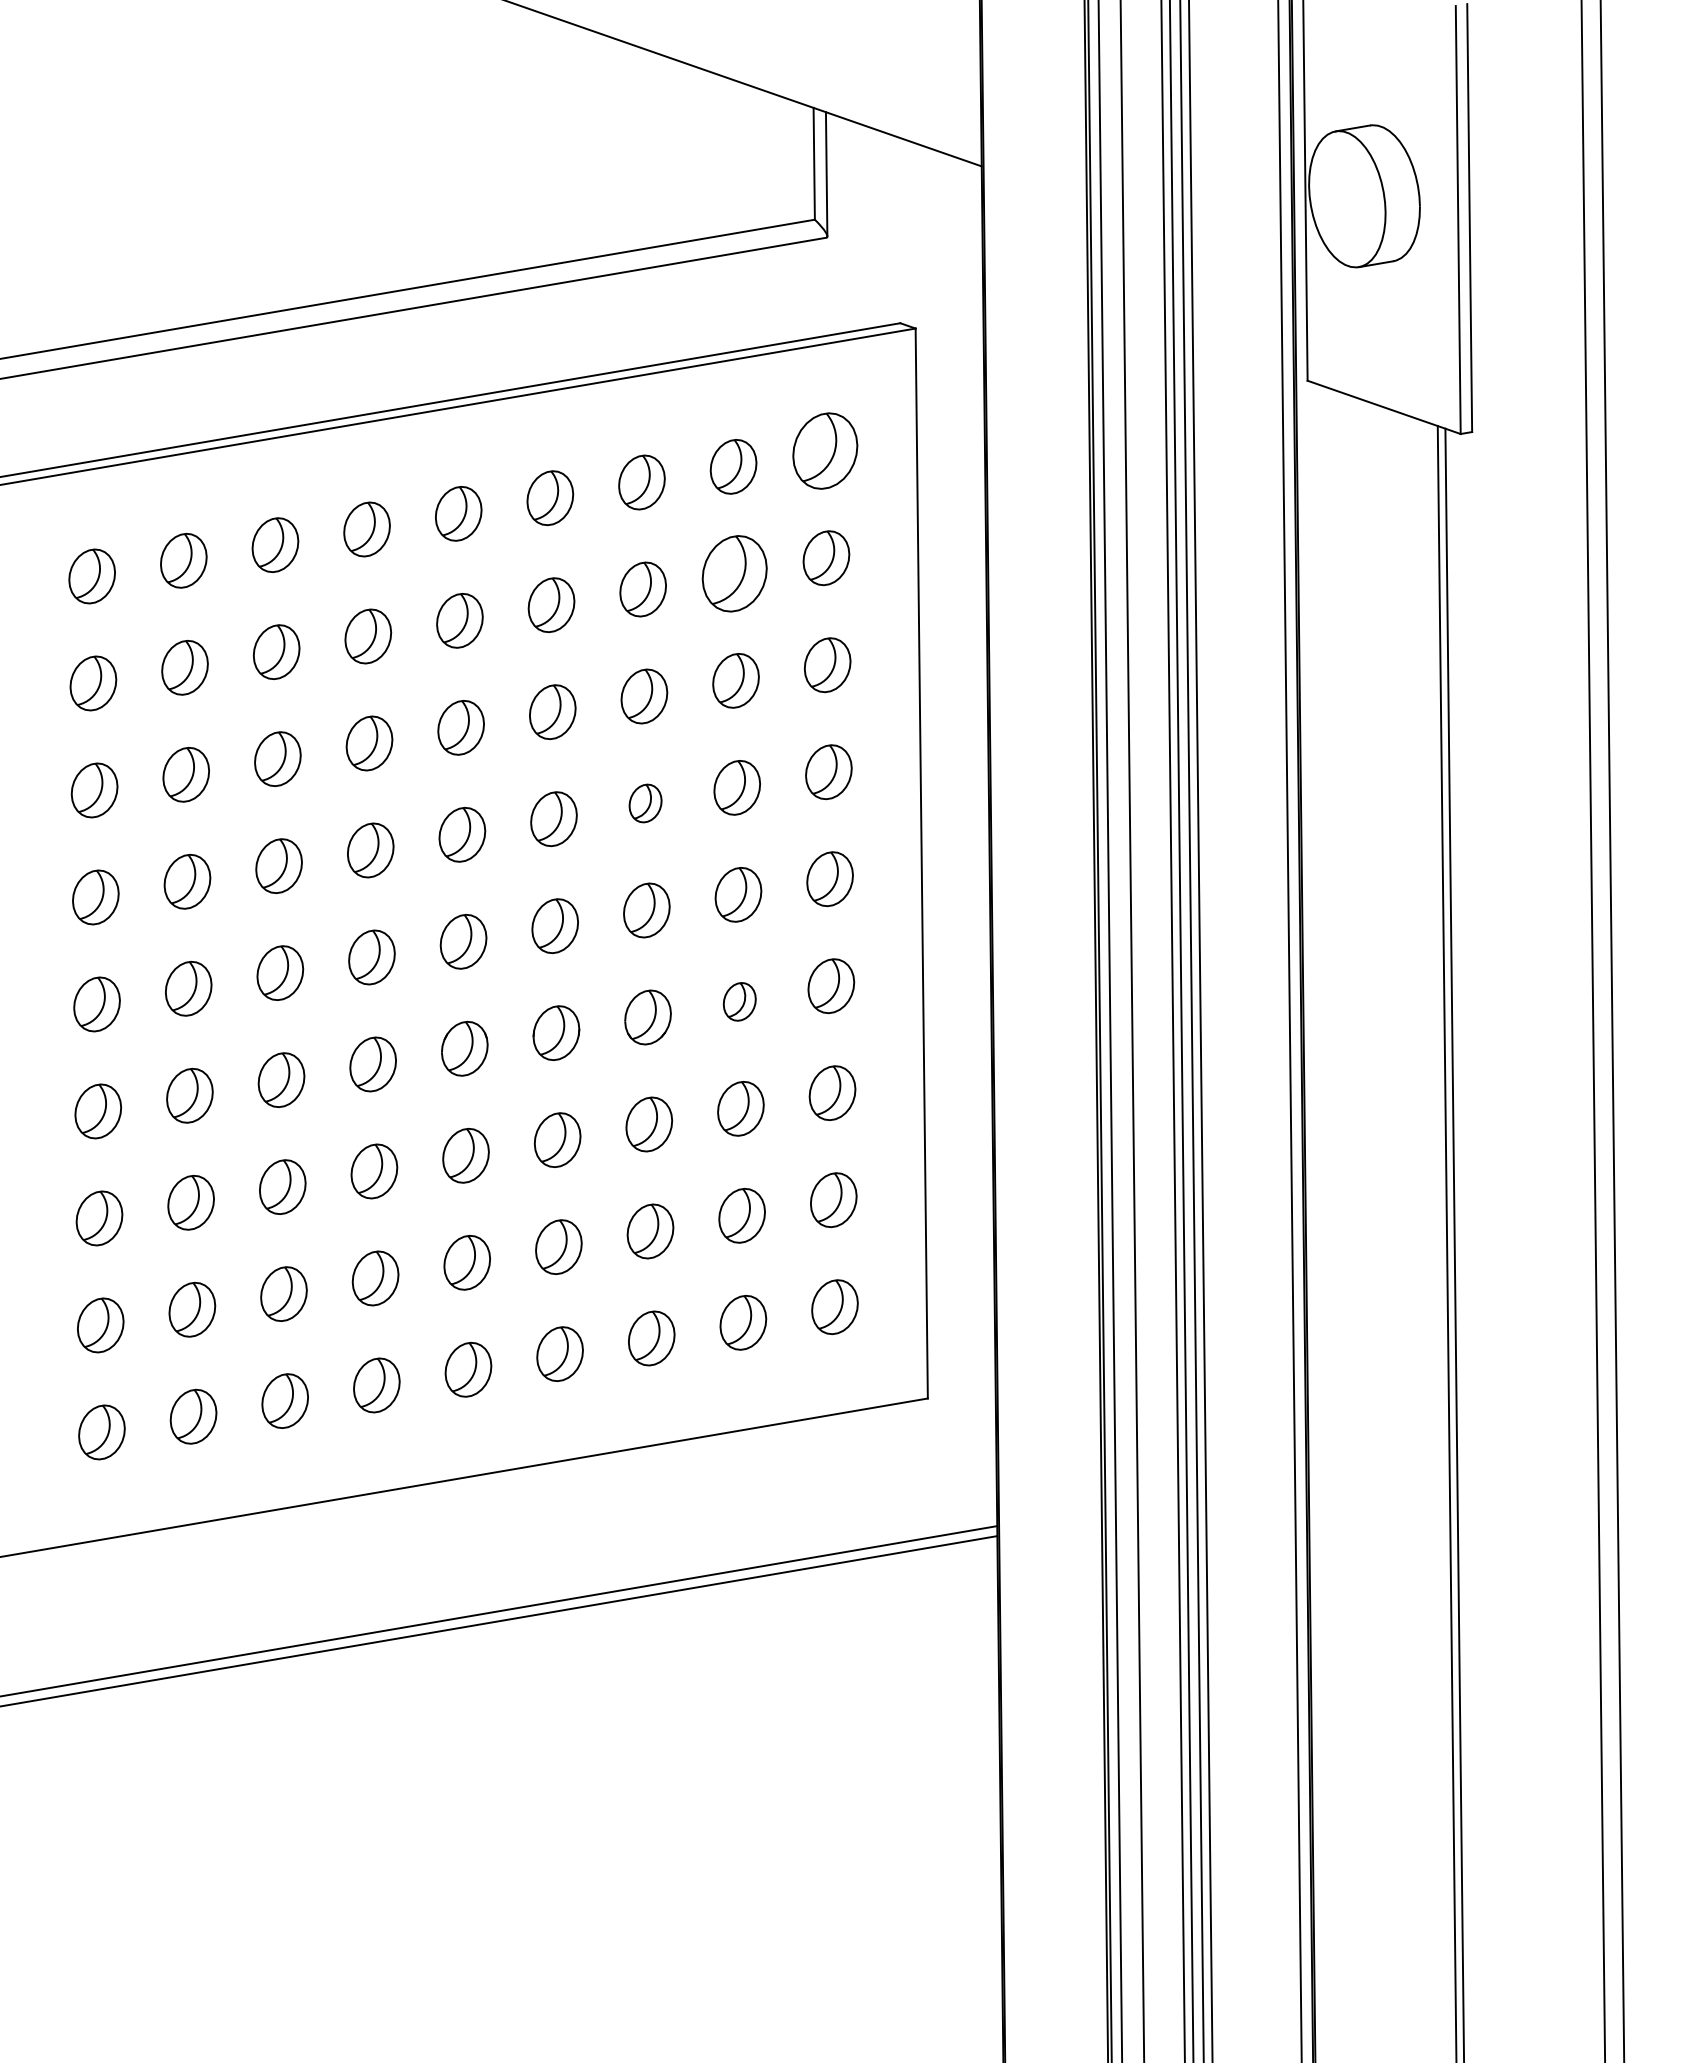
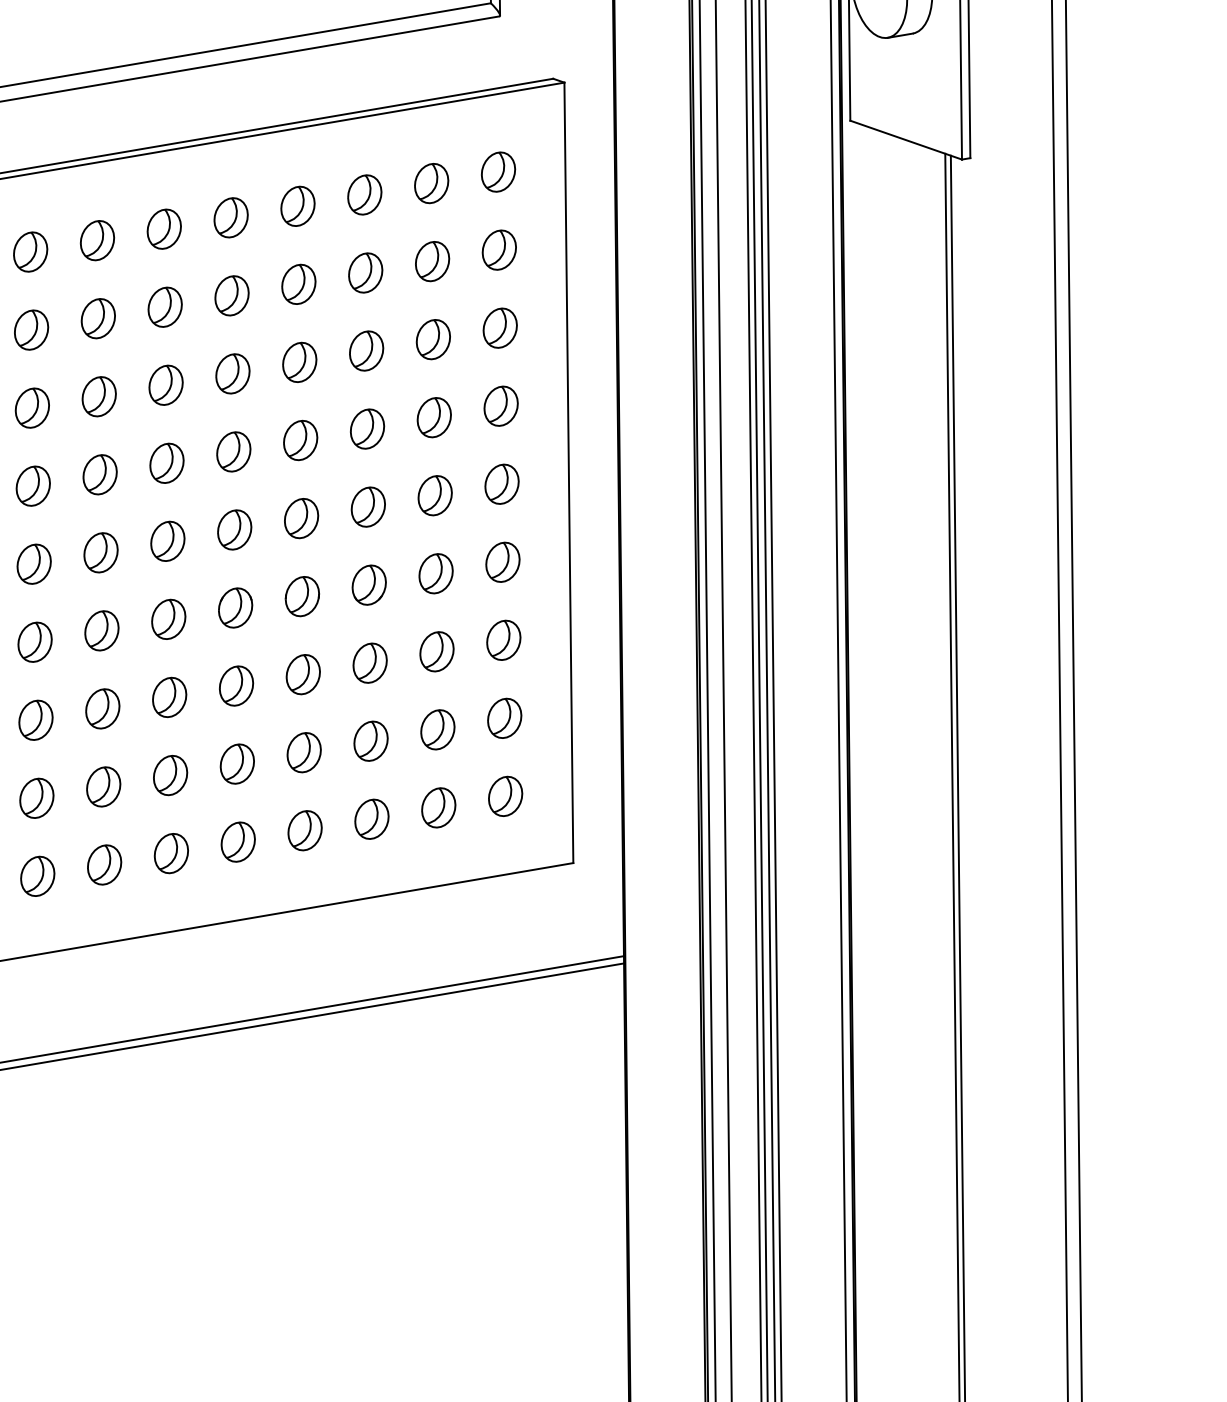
part: (824, 451) -> (497, 172), size x0.71
part: (734, 573) -> (432, 261), size x0.71
part: (645, 803) -> (367, 429), size x1.43
part: (739, 1001) -> (435, 573), size x1.43

